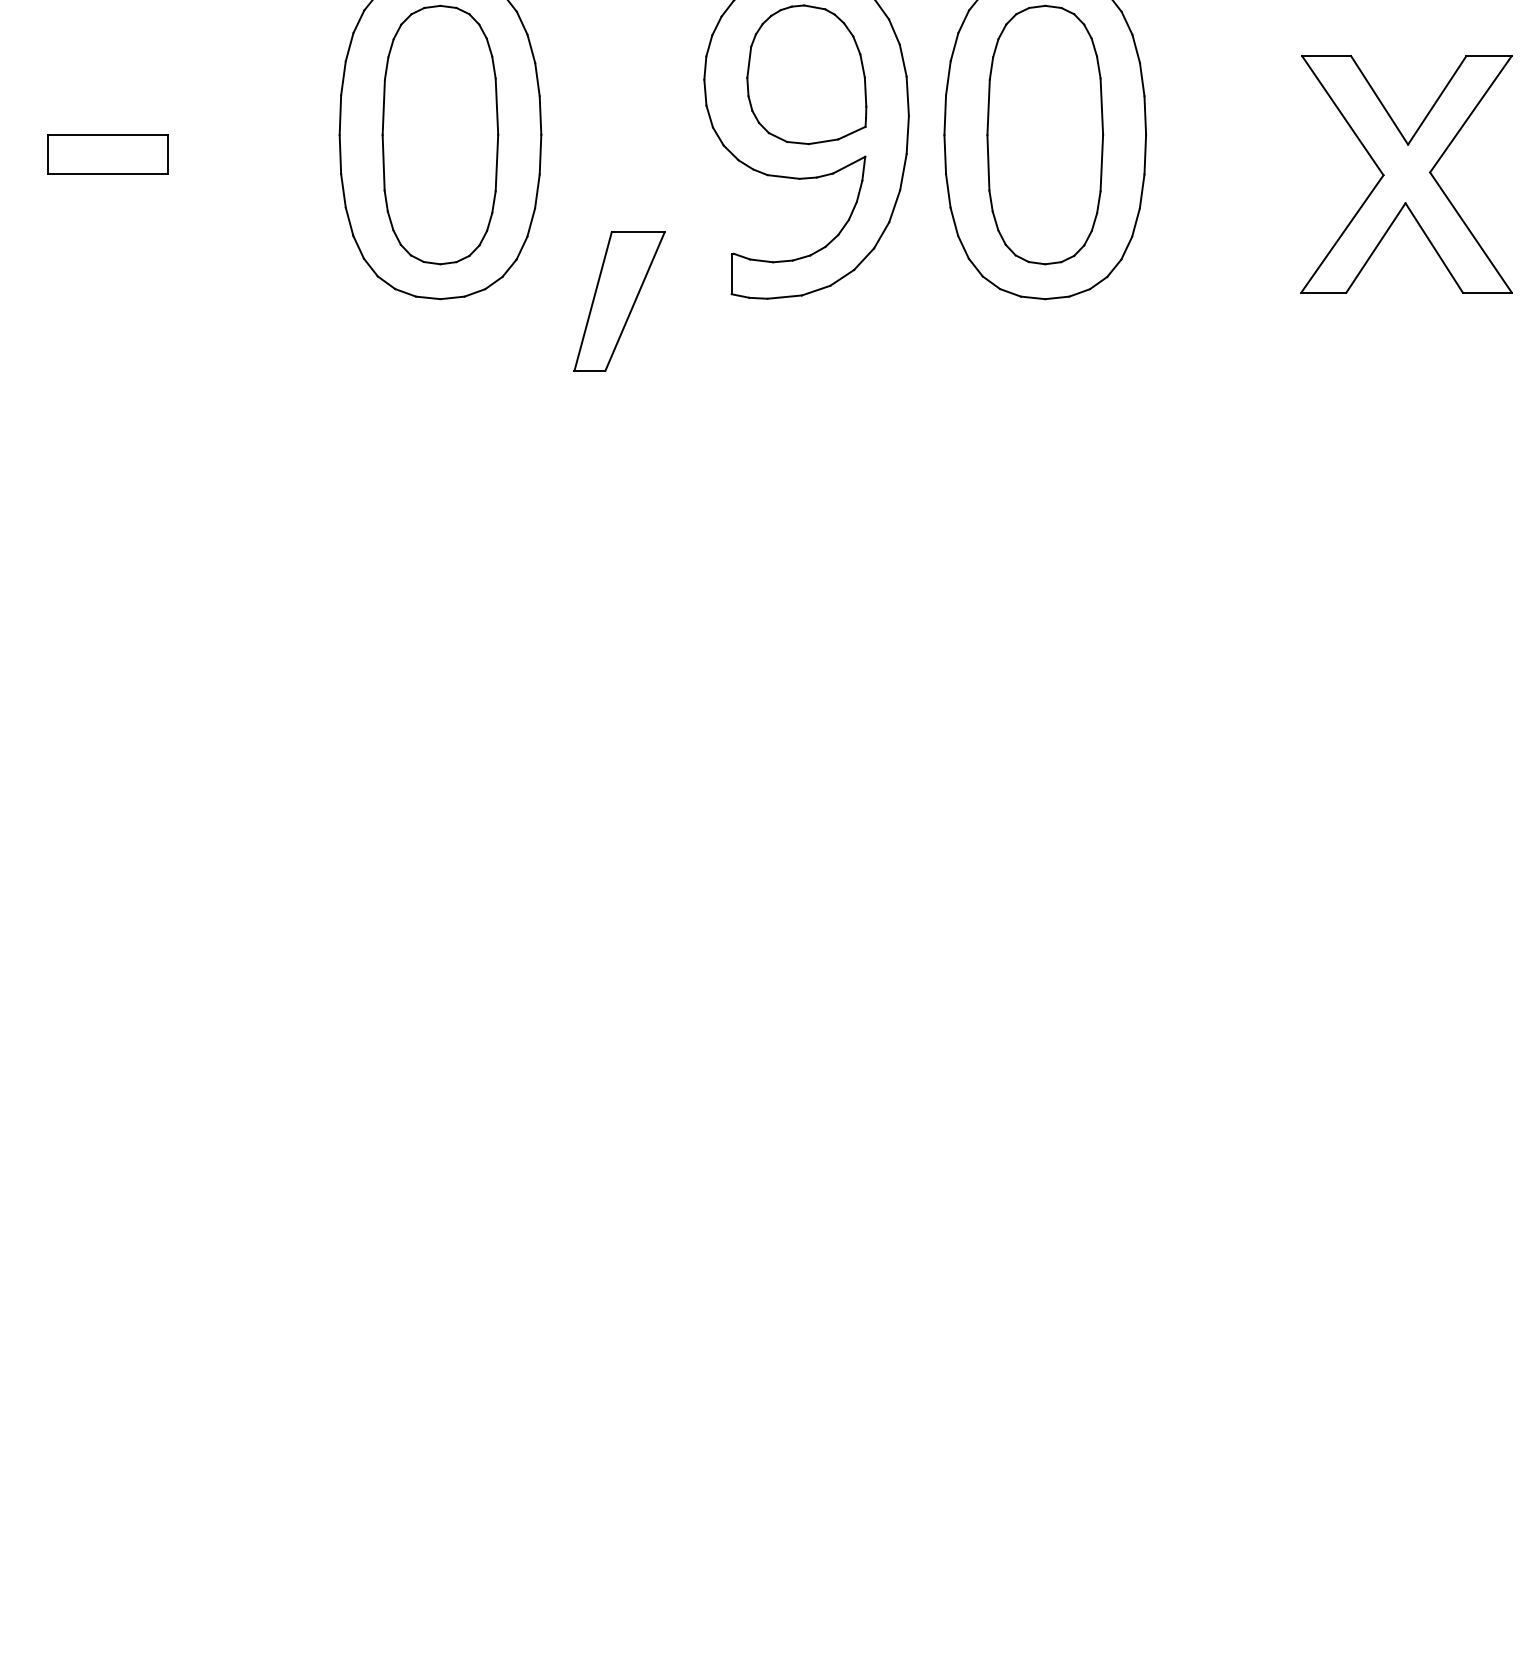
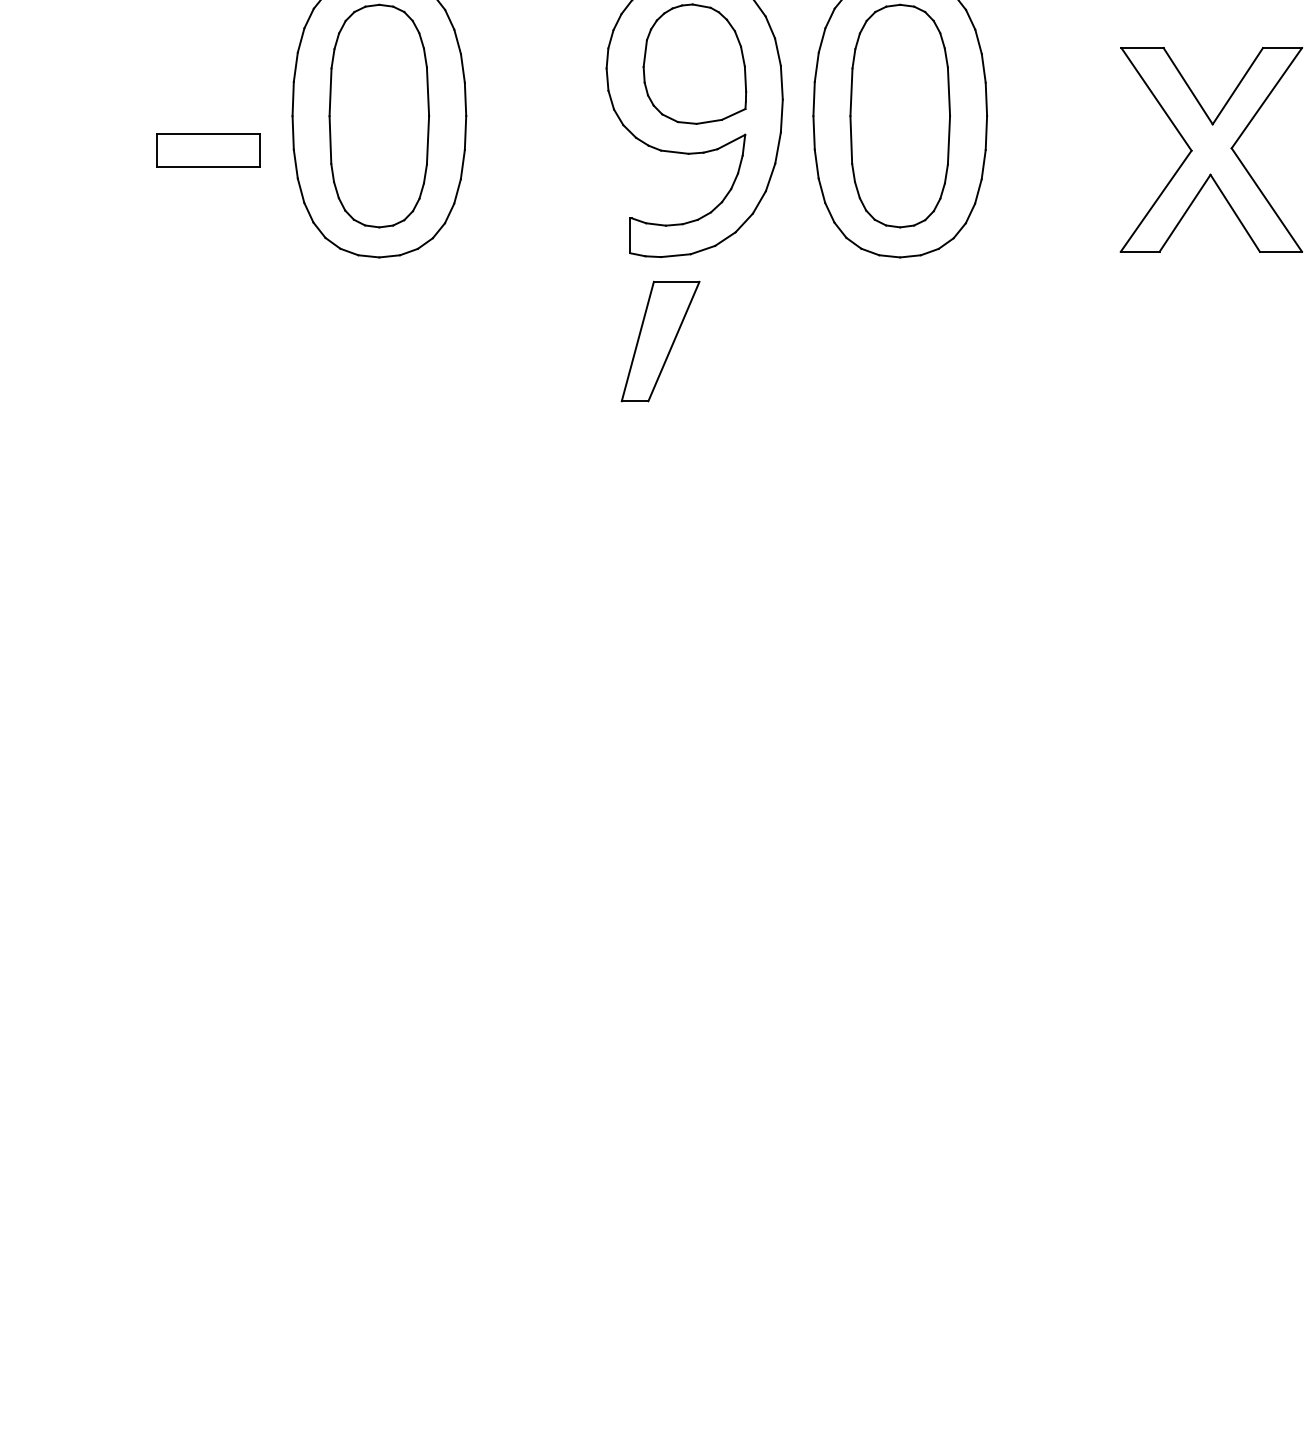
part: (107, 154) -> (208, 150), moved
part: (619, 301) -> (660, 341), moved

